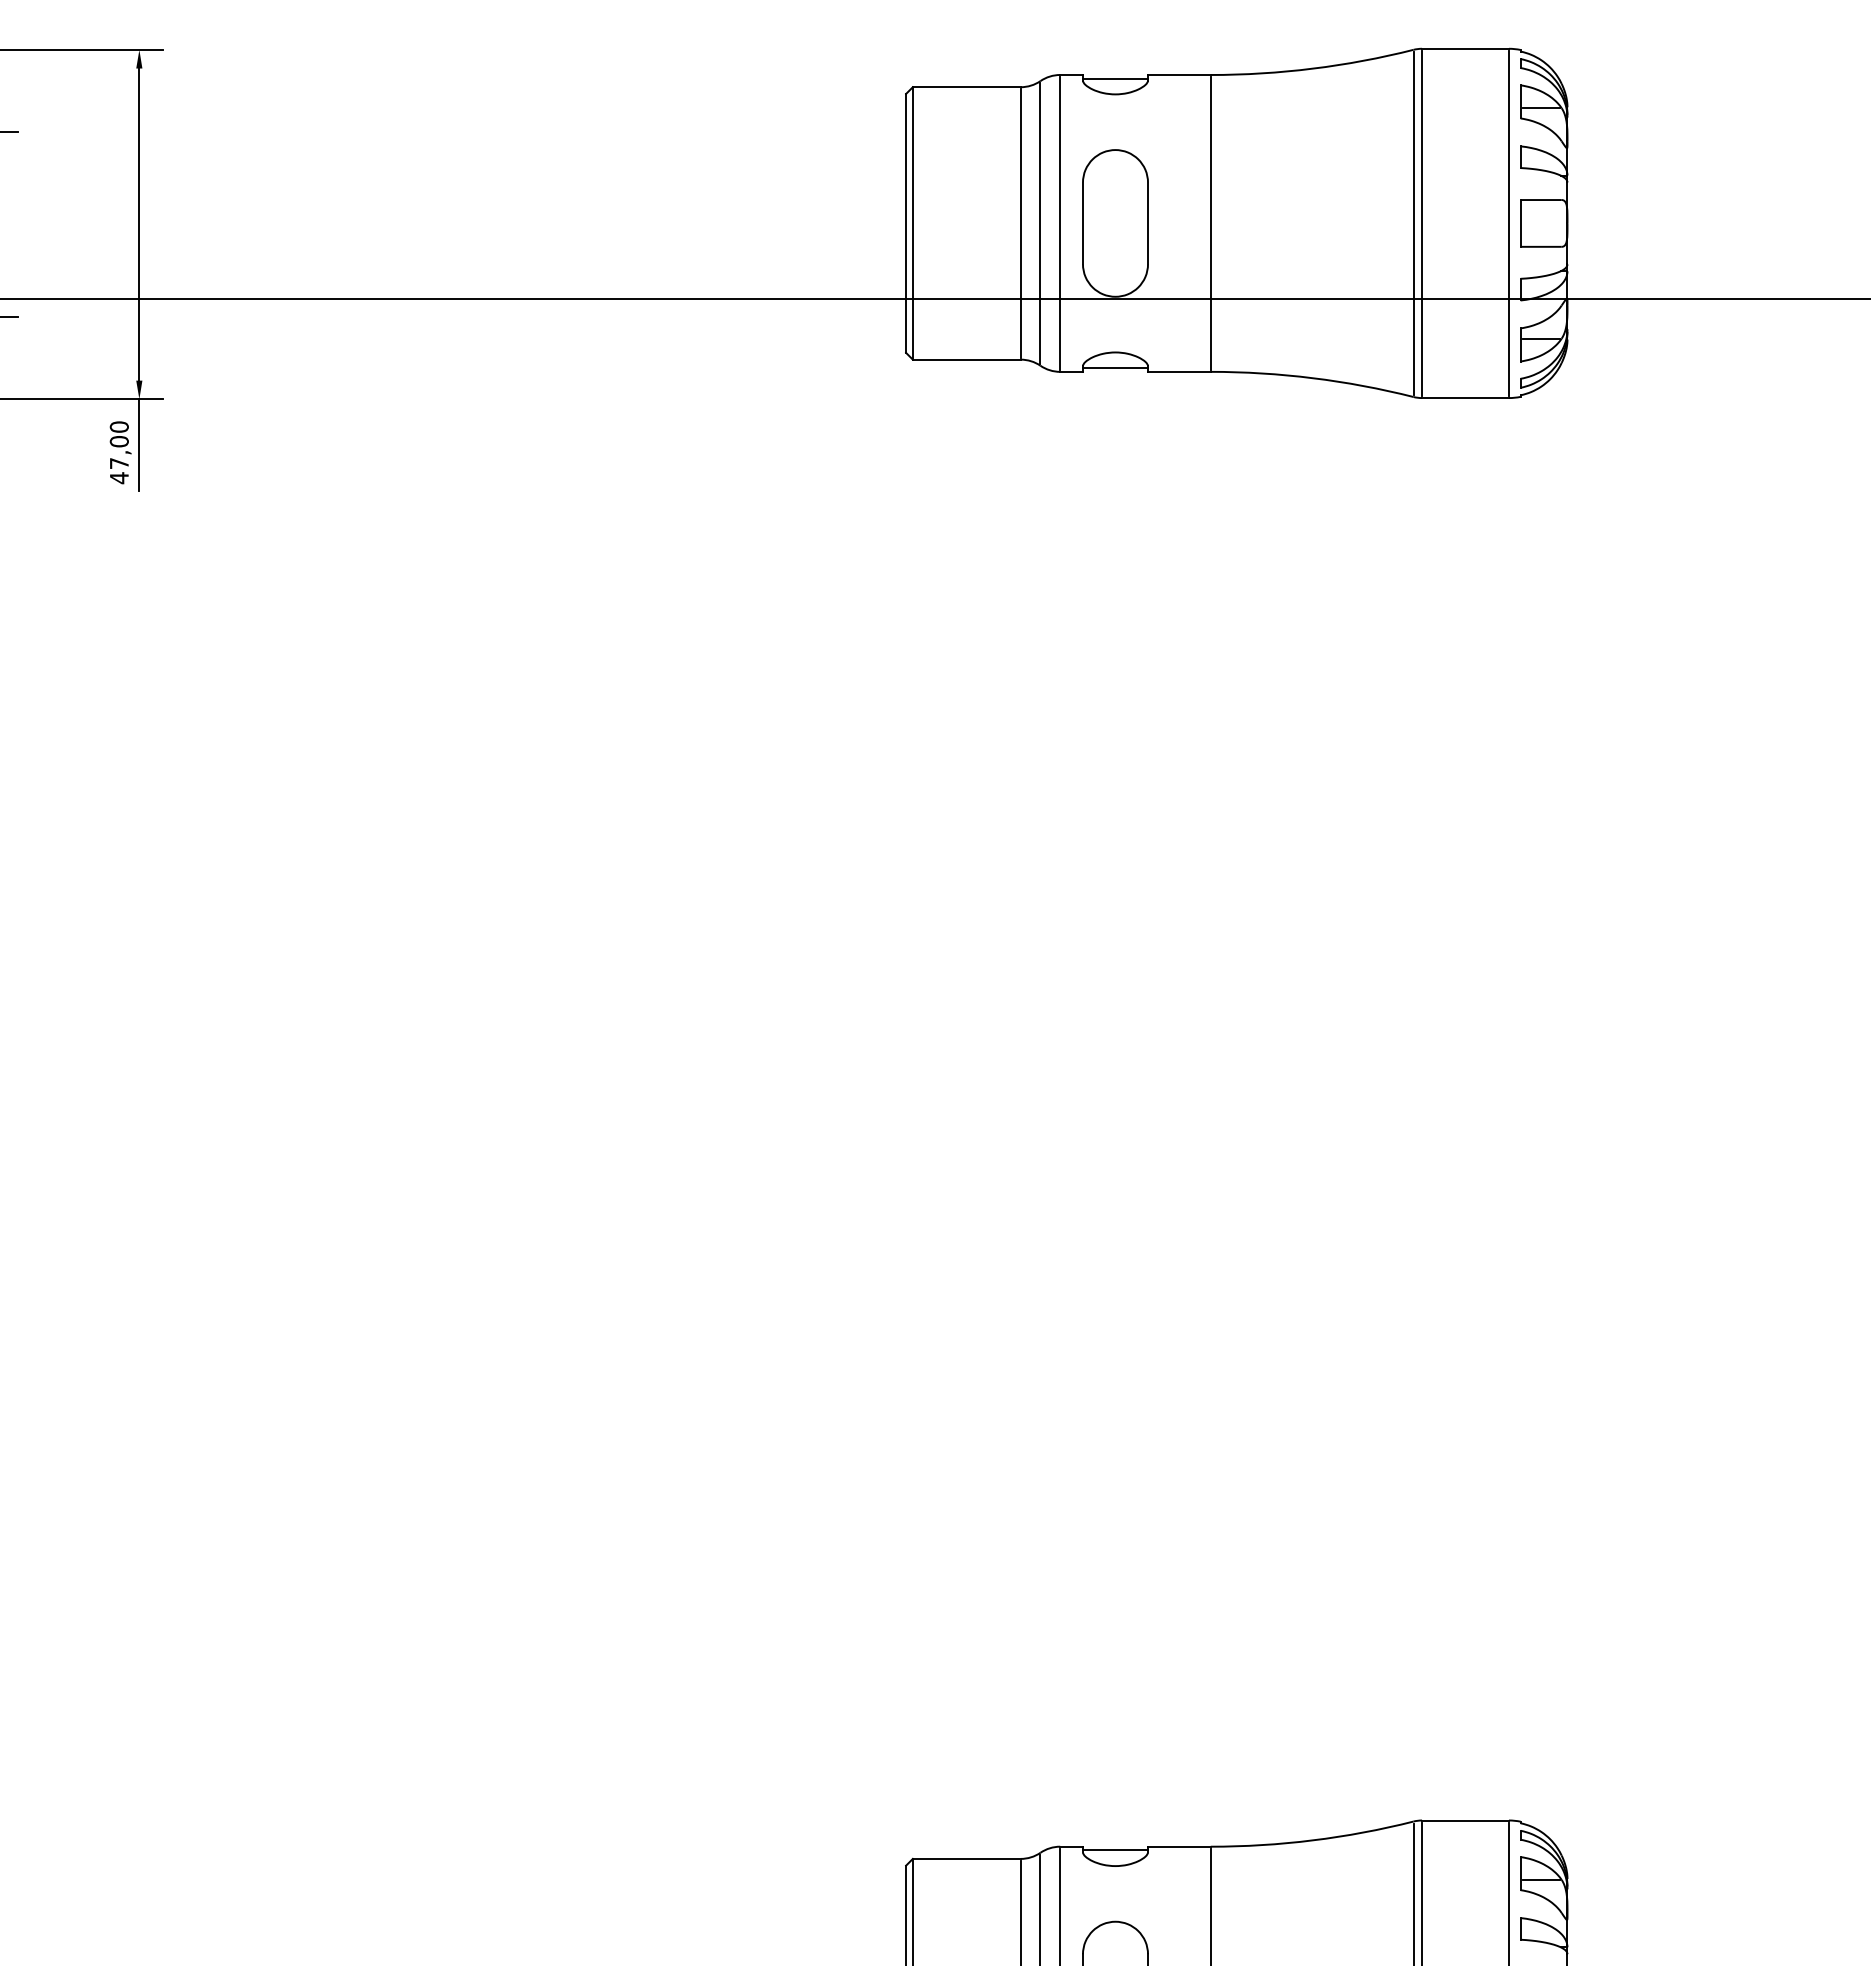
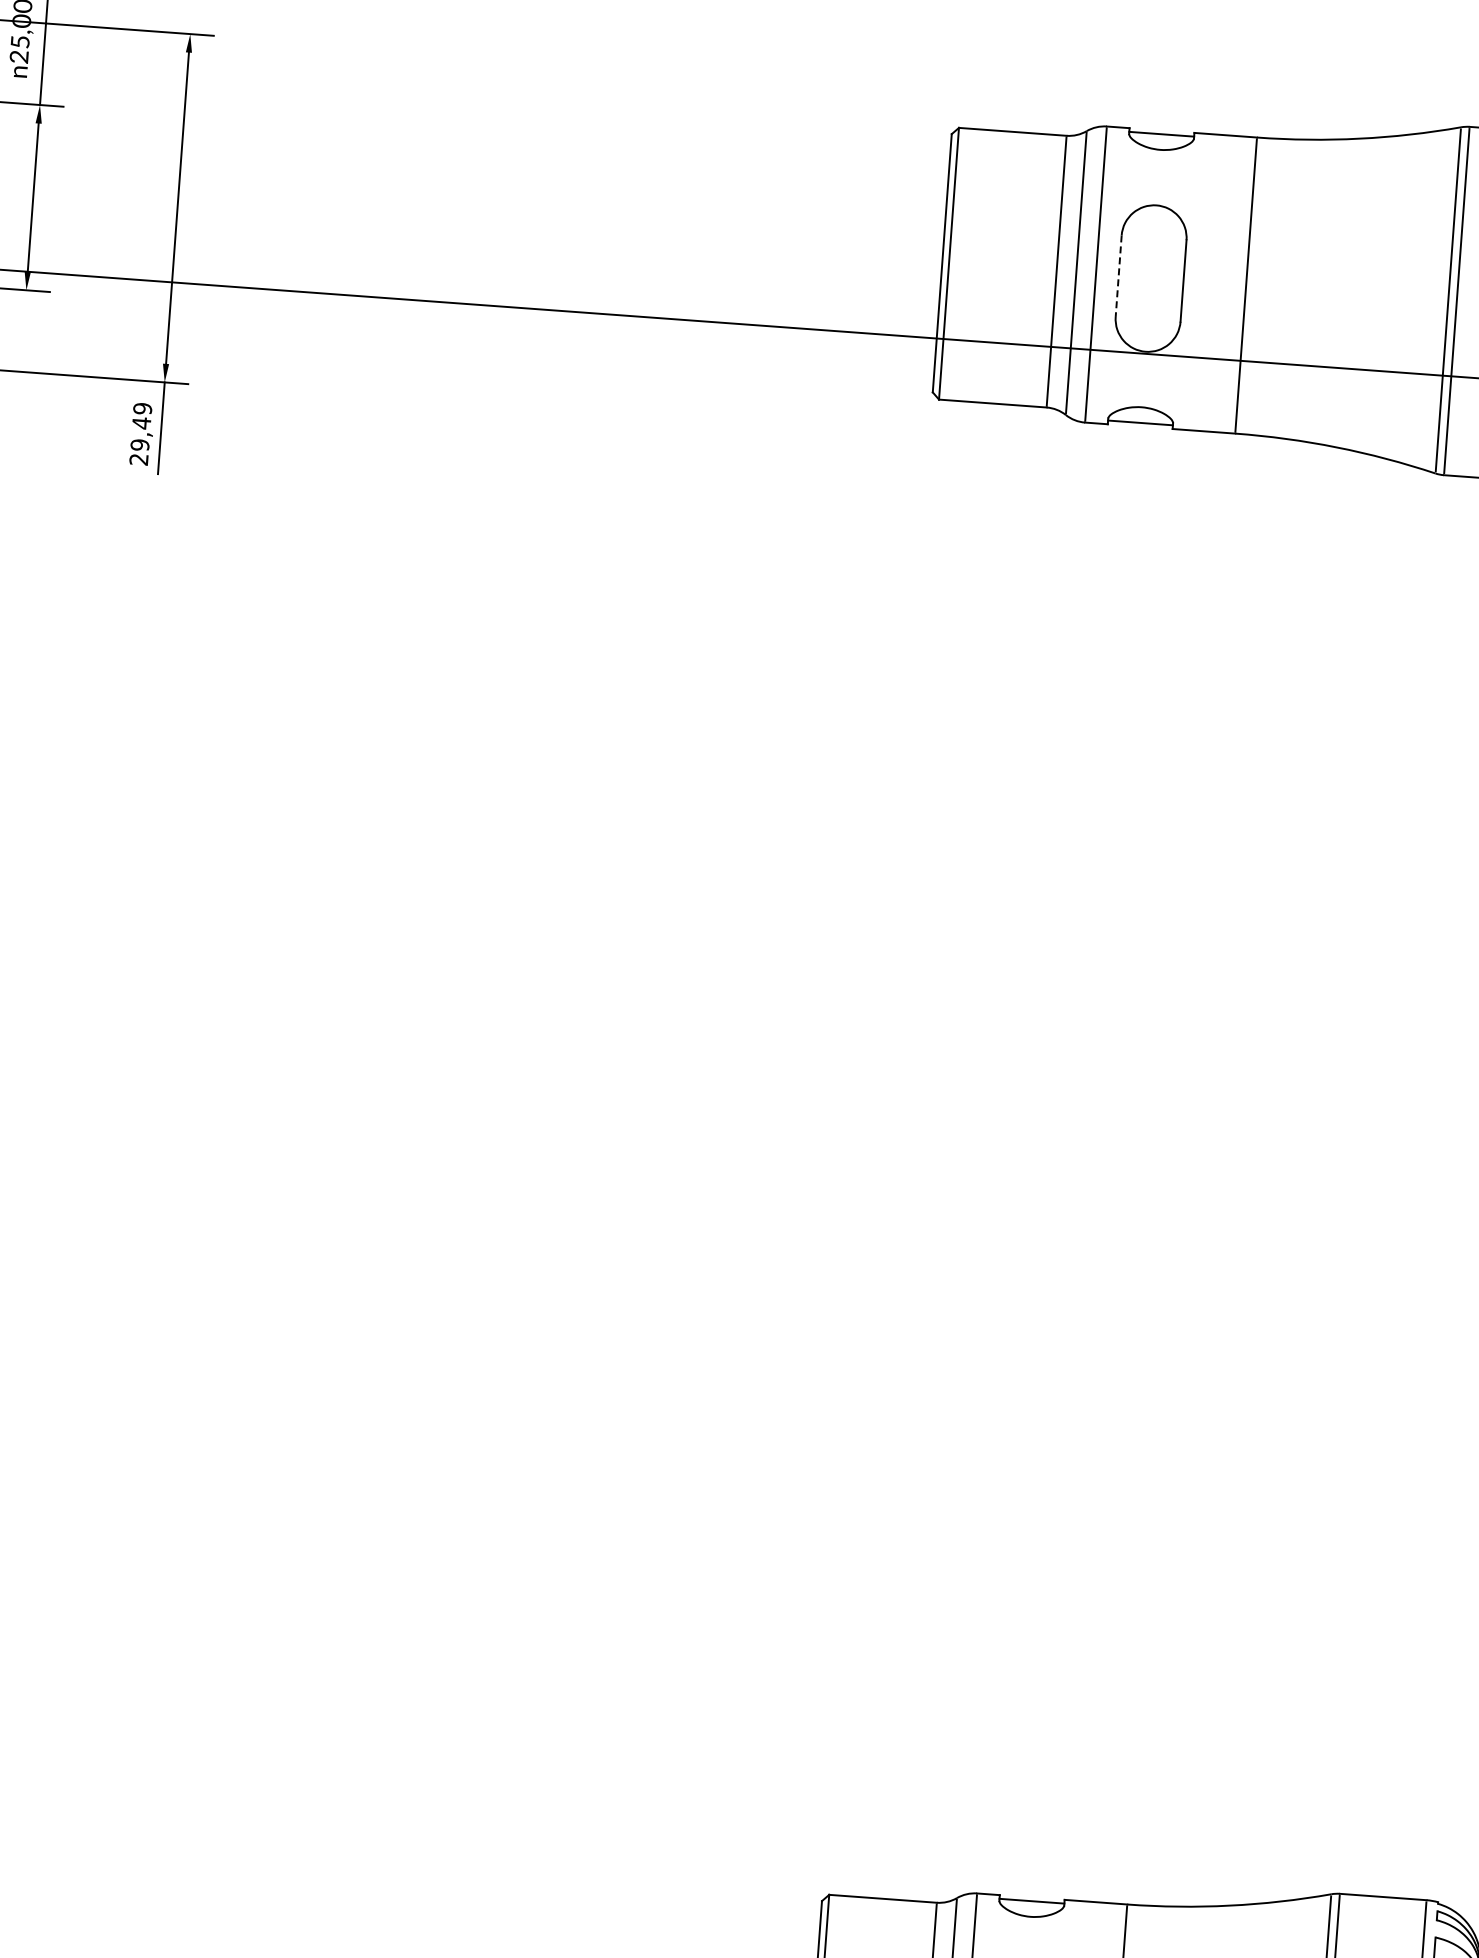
line: (1082, 223) -> (1118, 276), solid -> dashed
text: (118, 452) -> (140, 434), 47,00 -> 29,49

